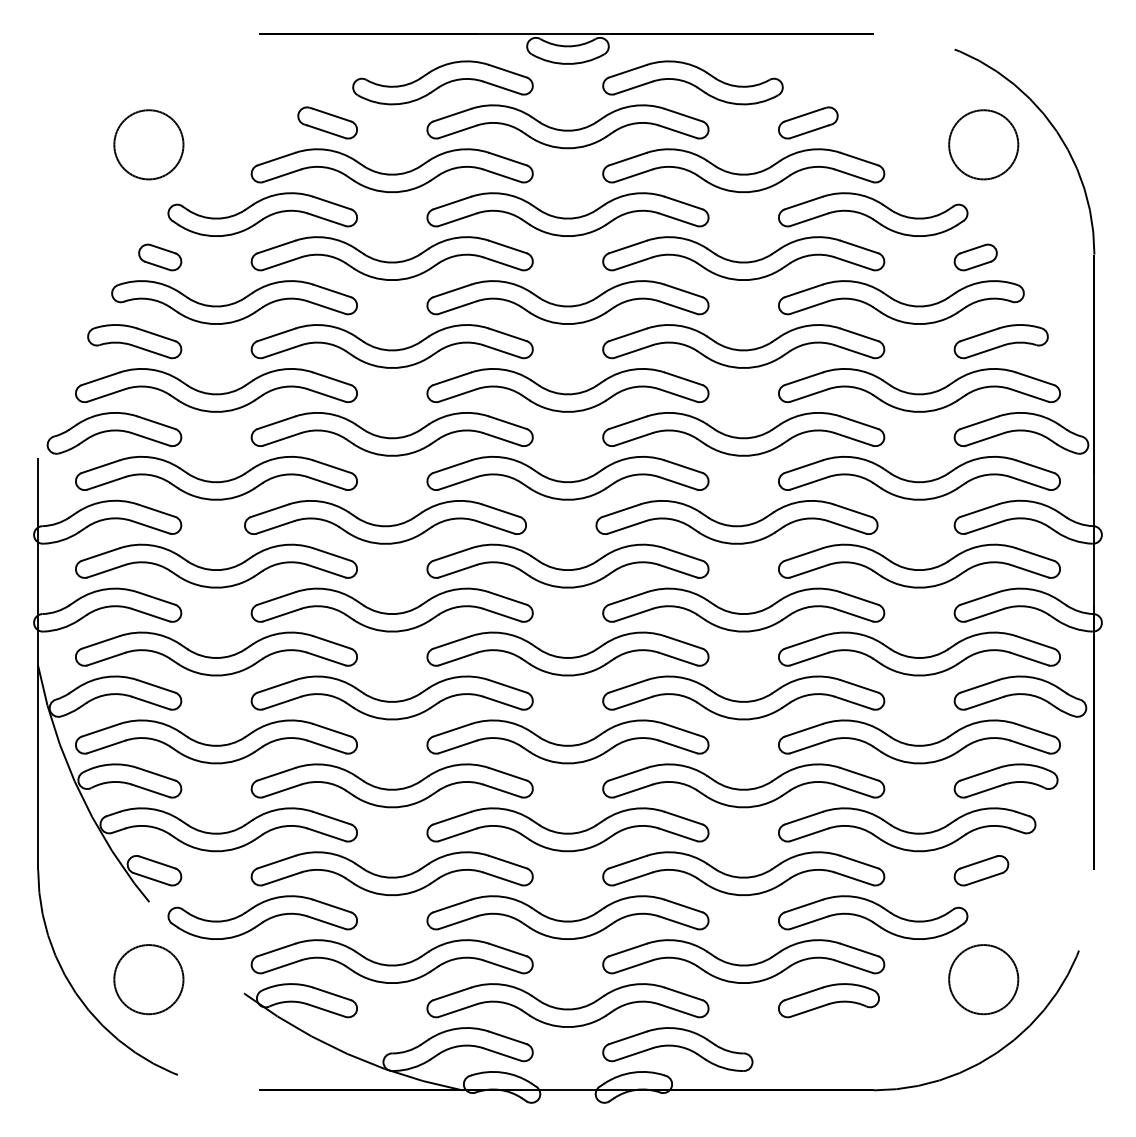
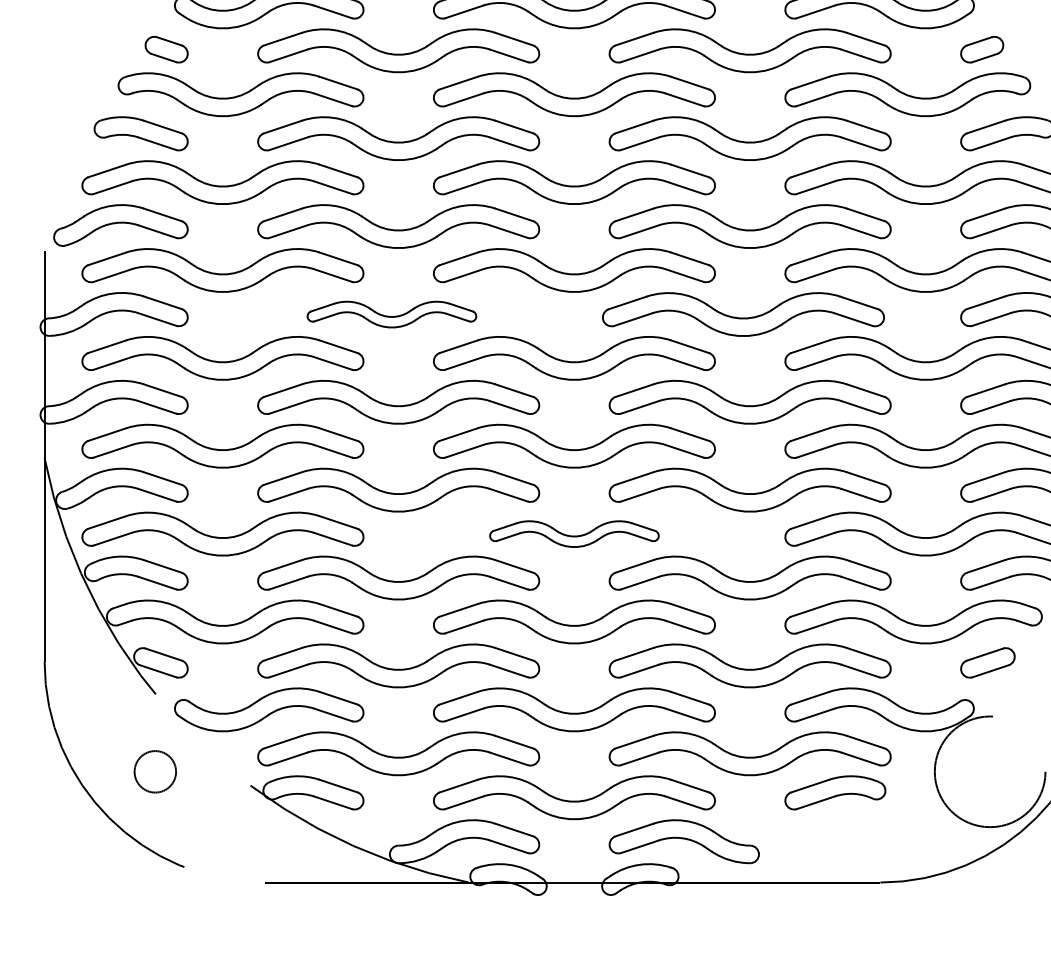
part: (385, 522) -> (391, 314), size x0.6
part: (567, 741) -> (573, 533), size x0.6
circle: (148, 979) -> (154, 771), size x0.6
circle: (983, 979) -> (989, 771), size x1.6

